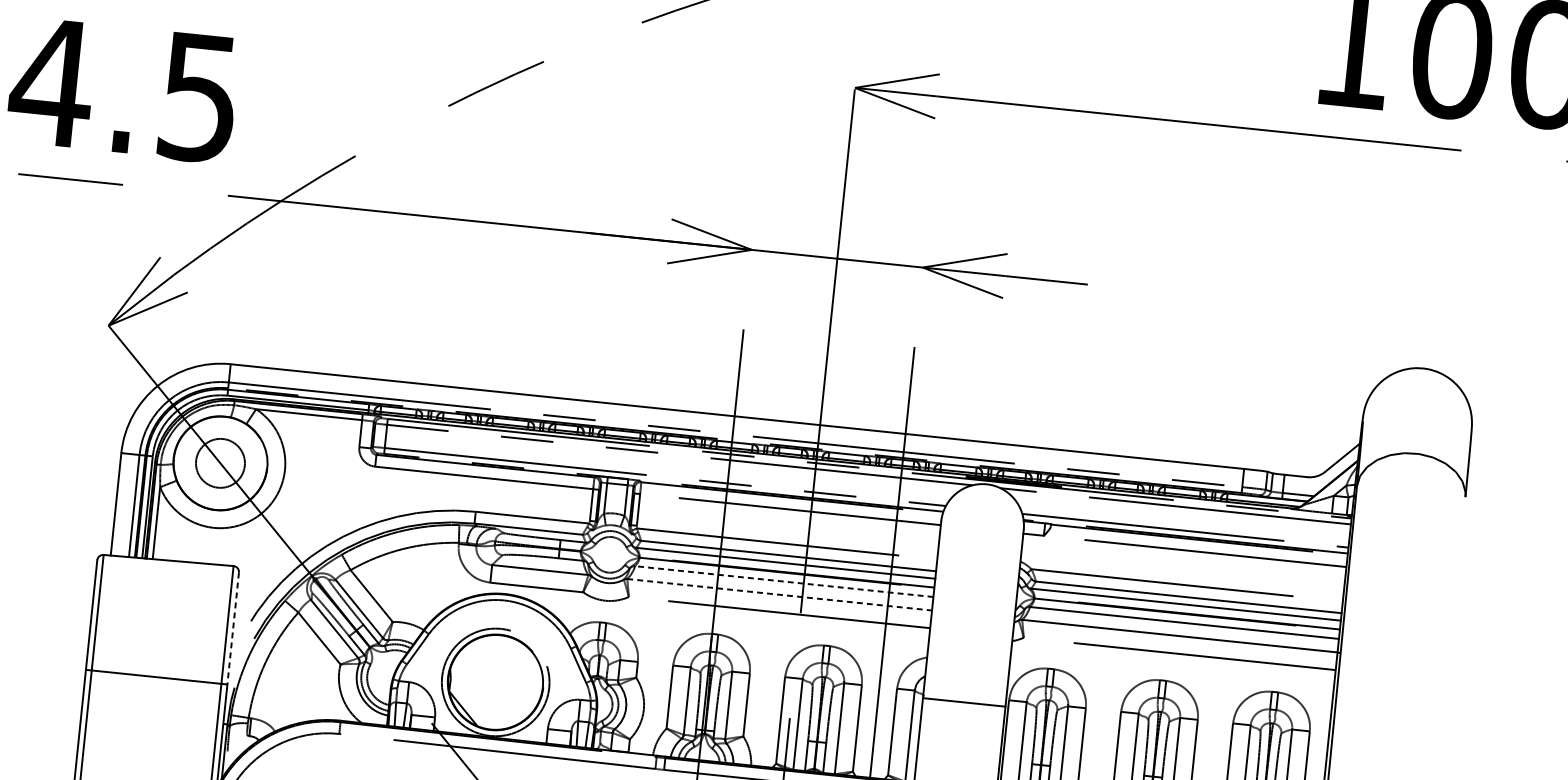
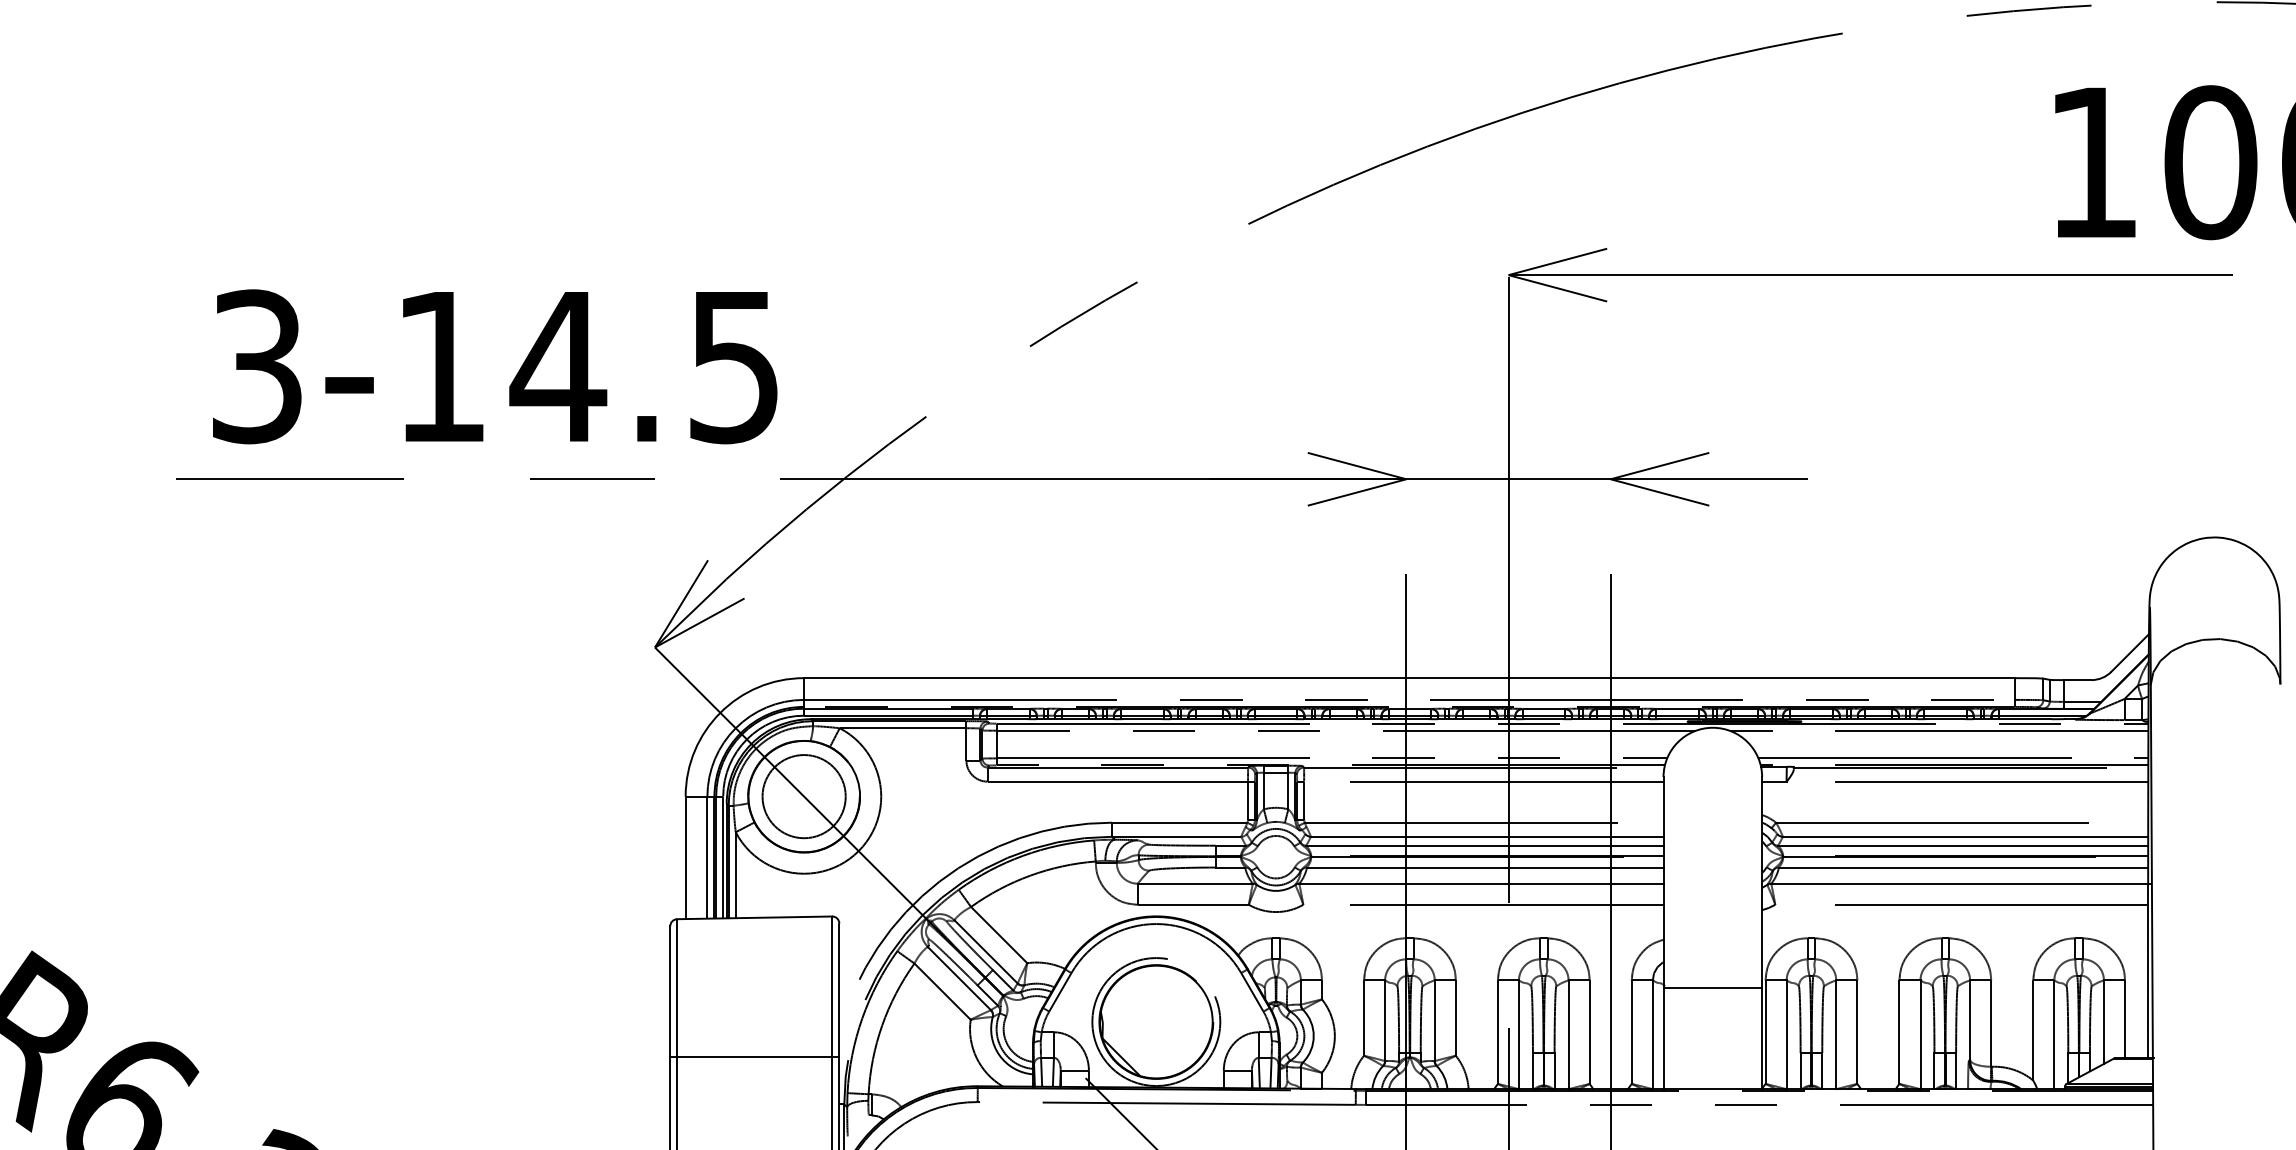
circle: (219, 463) -> (803, 796), size x1.43
line: (783, 581) -> (1484, 867), dashed -> solid
line: (779, 594) -> (1481, 883), dashed -> solid
line: (233, 628) -> (839, 990), dashed -> solid

